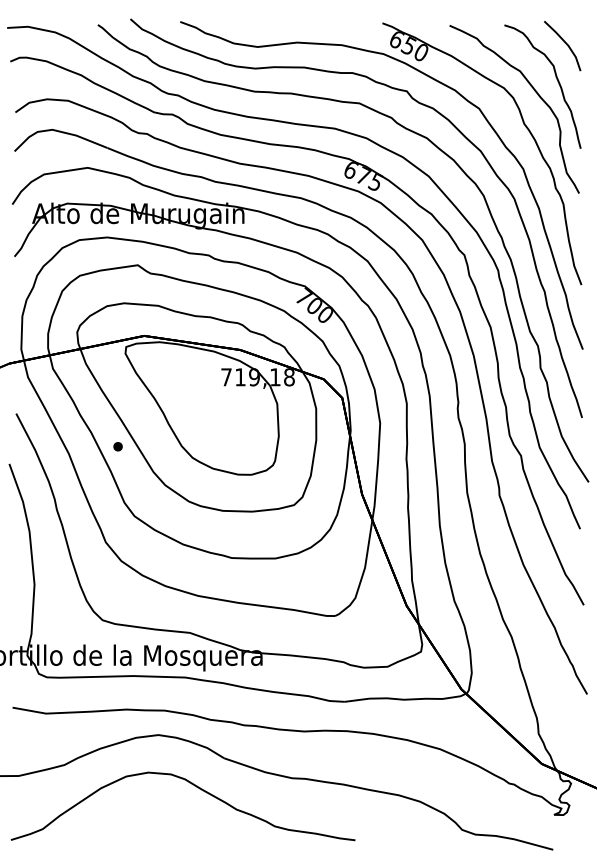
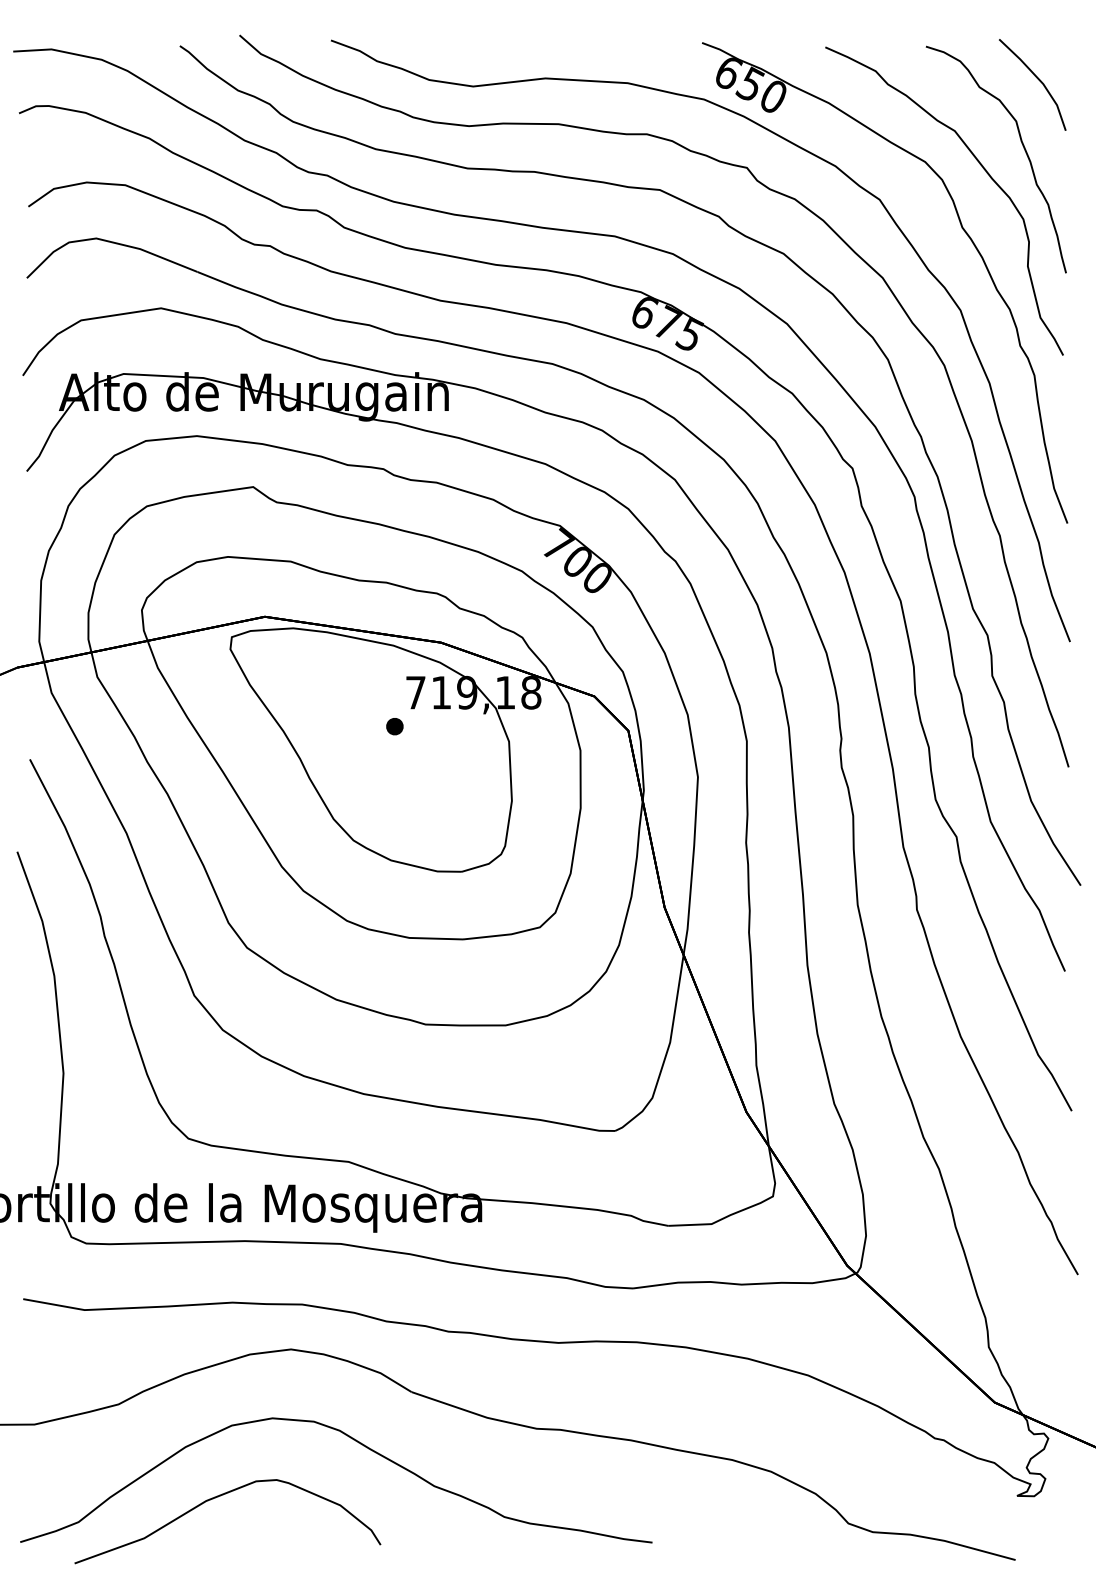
part: (117, 446) -> (393, 726), moved
curve: (118, 816) -> (217, 1498), added

